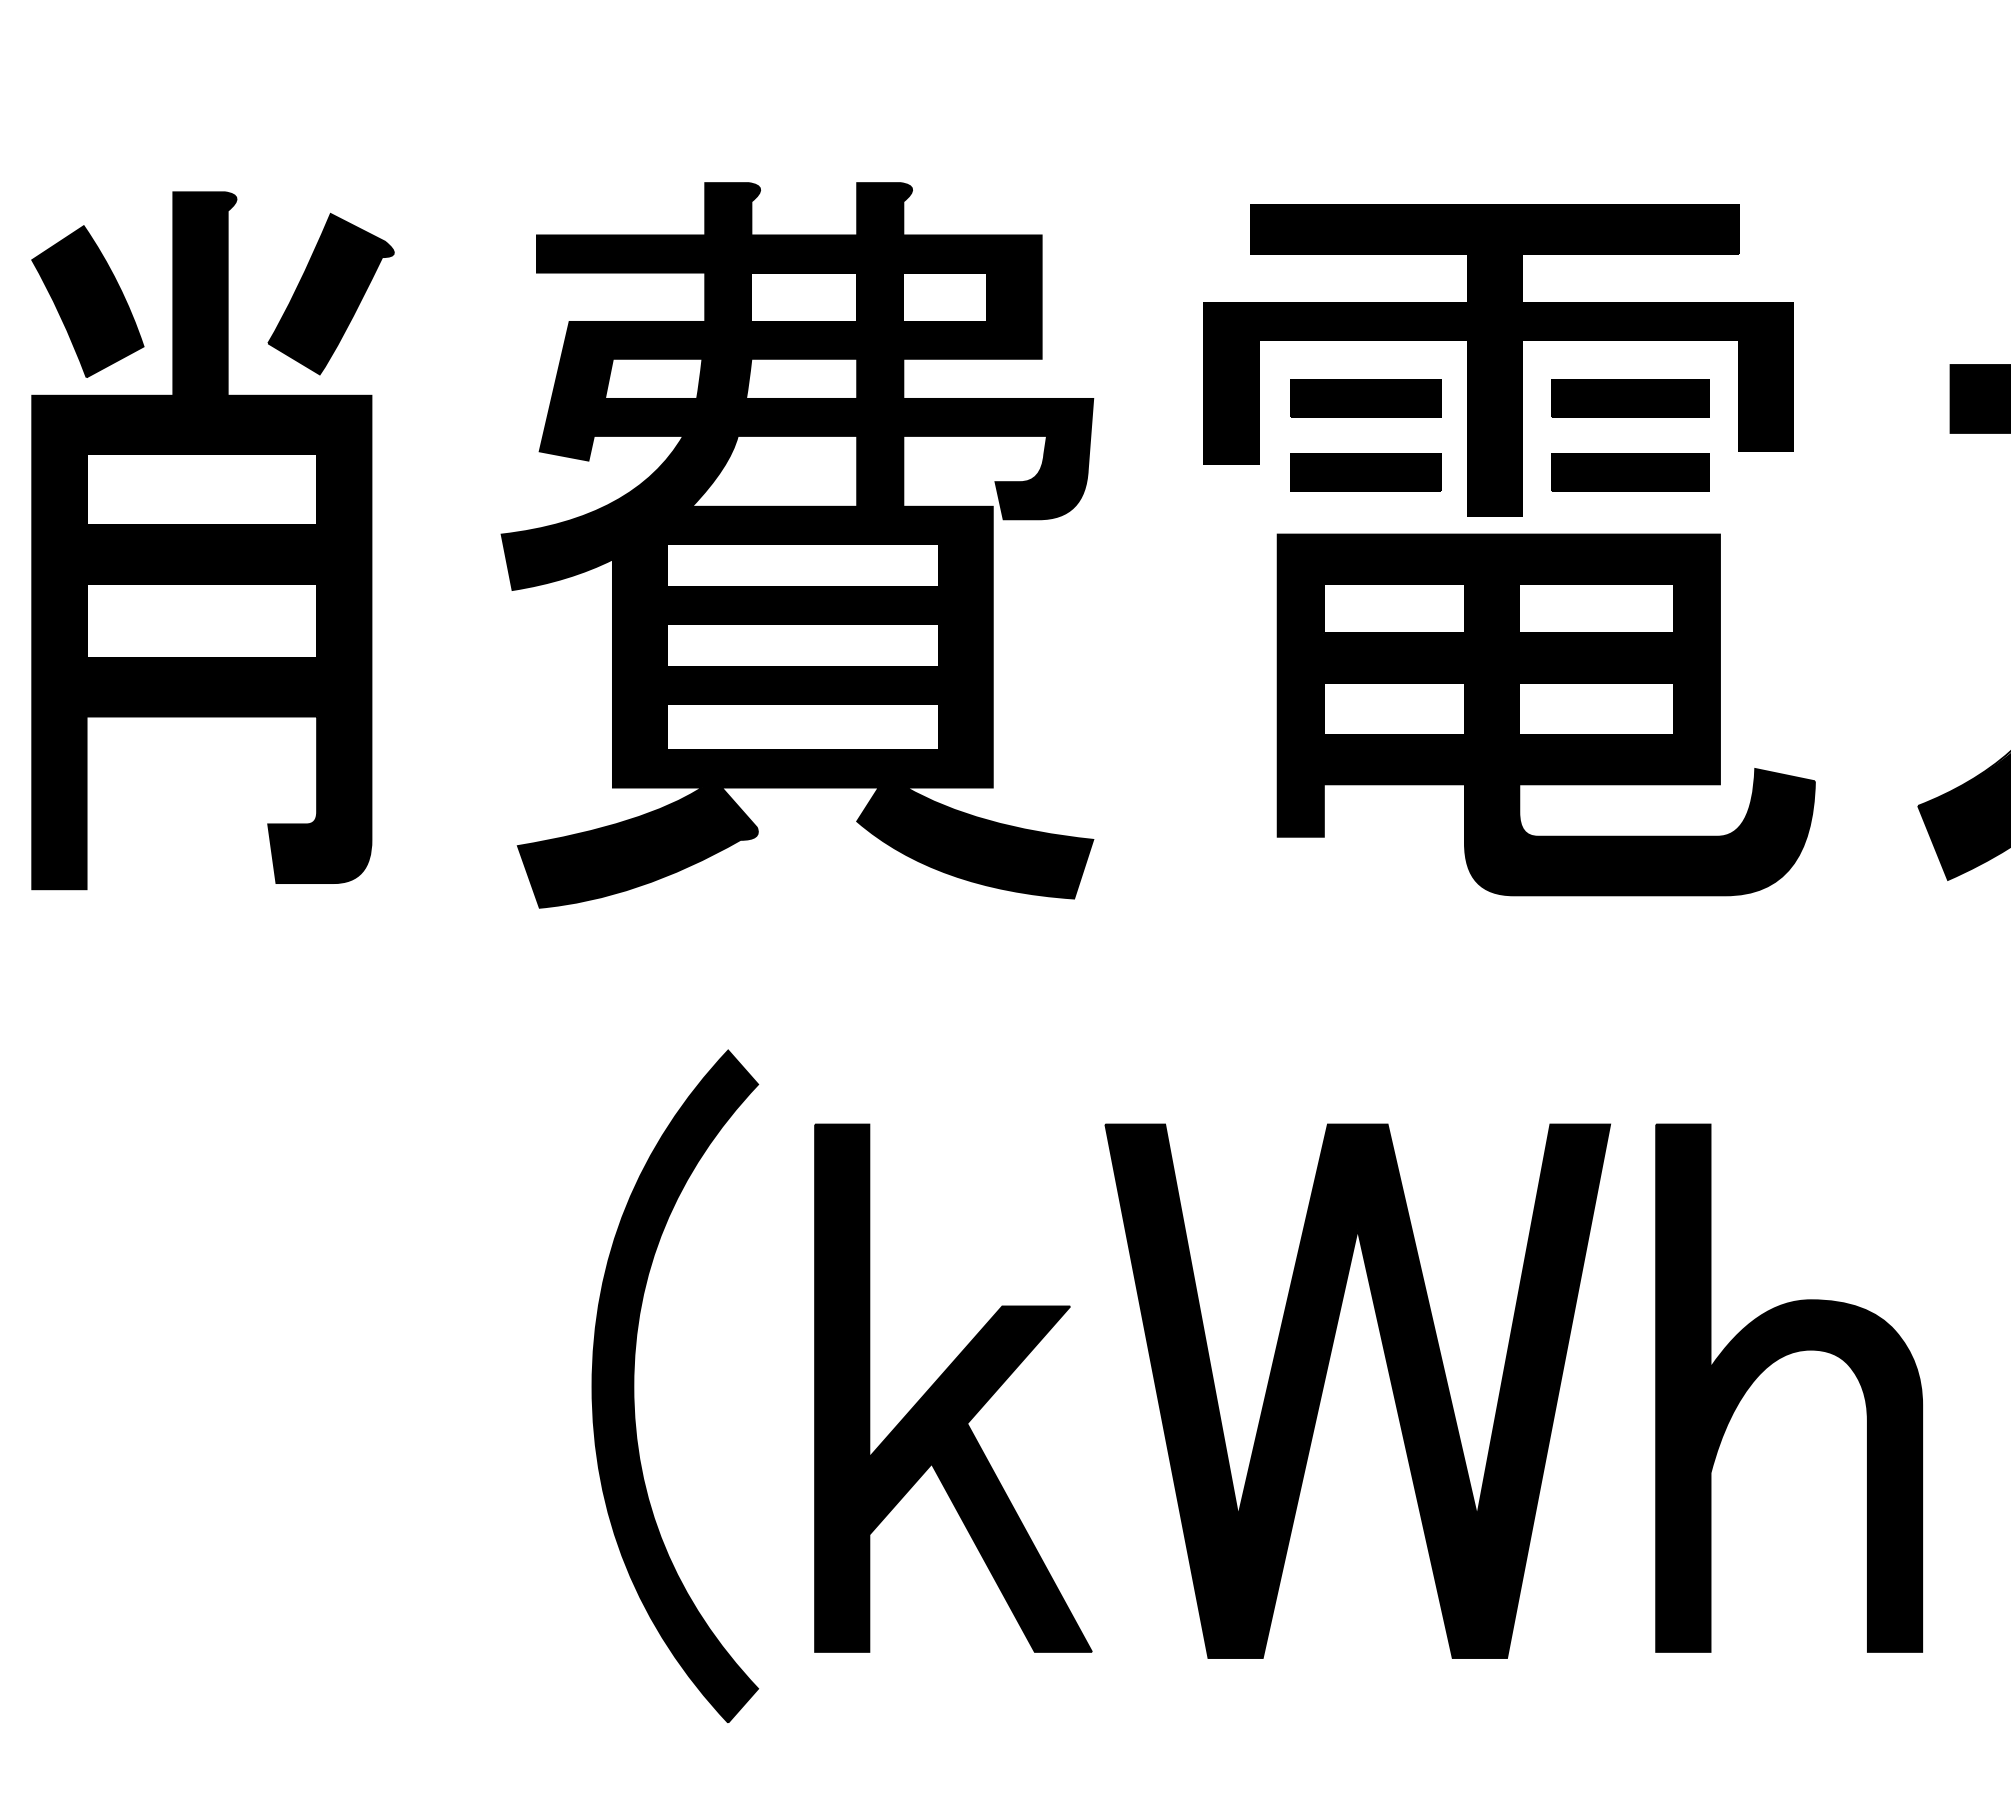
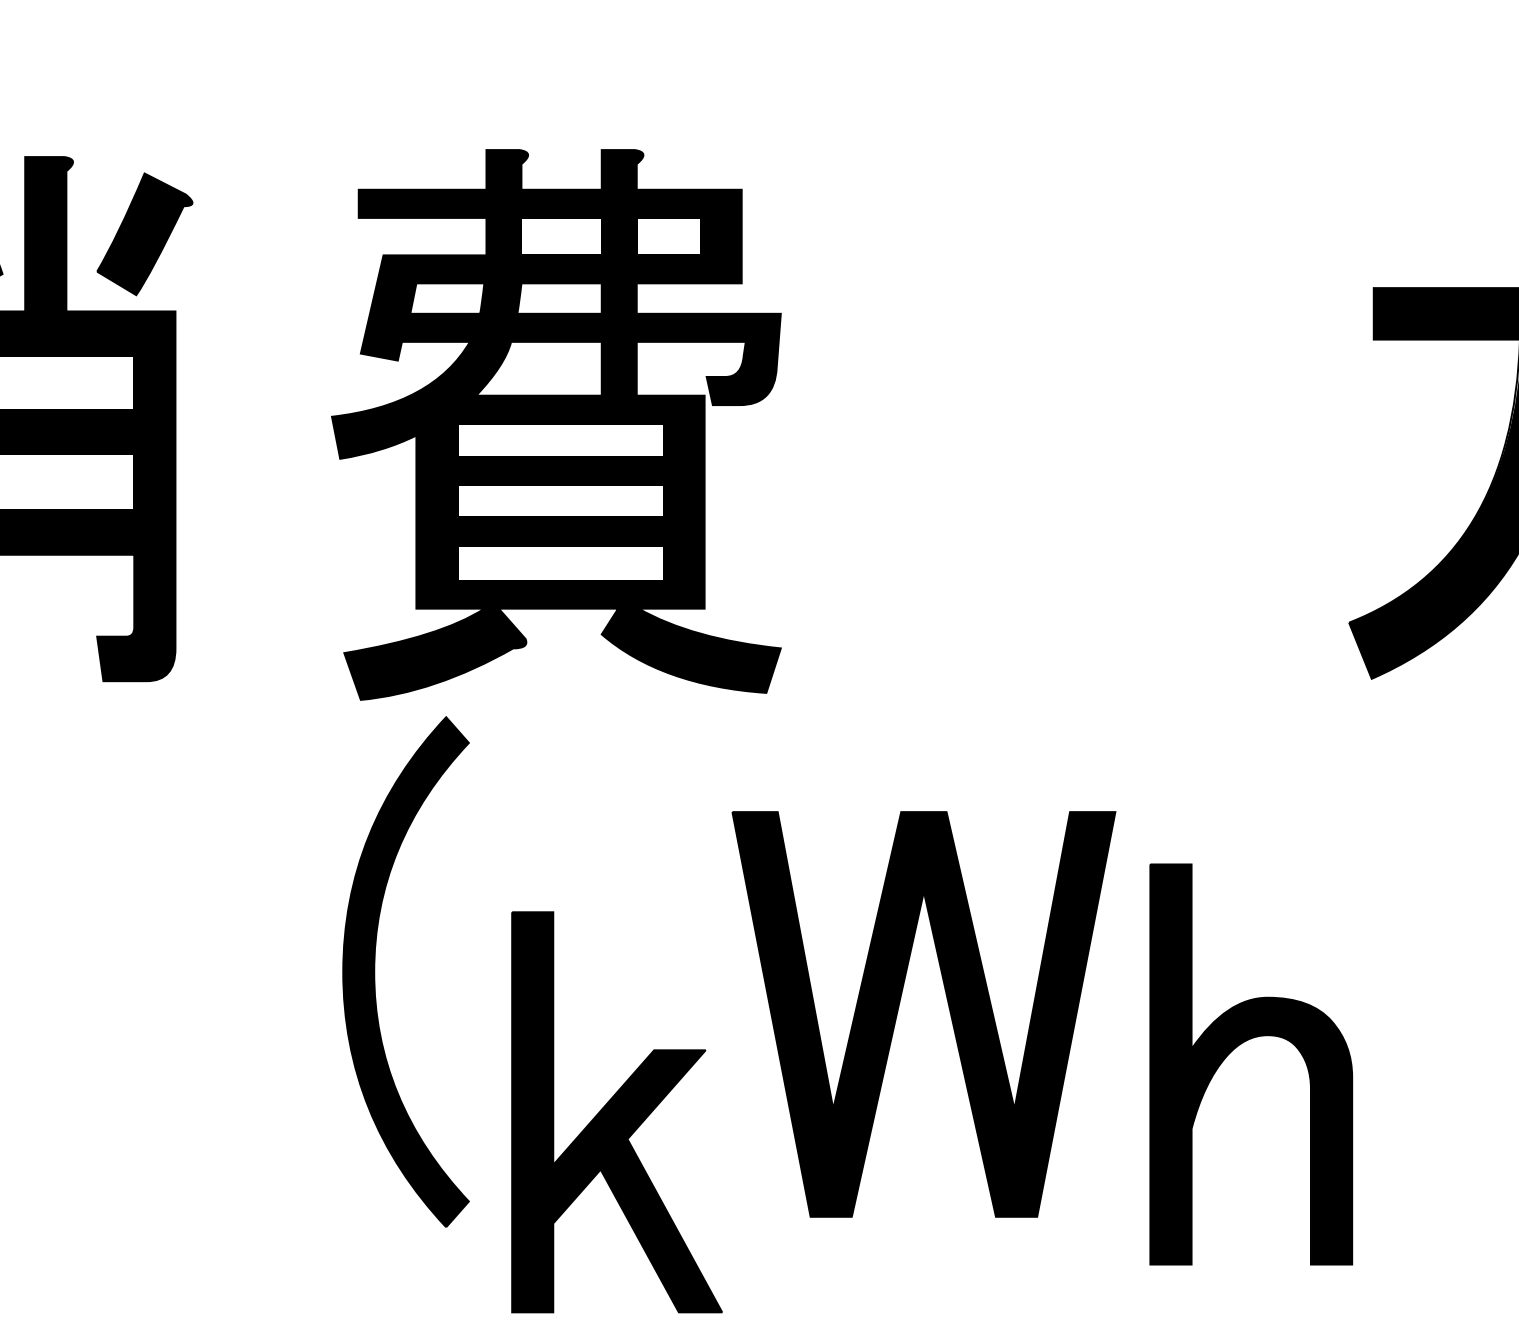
part: (797, 545) -> (556, 425), moved
part: (1509, 550) -> (1039, 428), removed
part: (634, 1385) -> (375, 971), moved
part: (1324, 1385) -> (898, 1010), moved
part: (953, 1387) -> (617, 1111), moved

